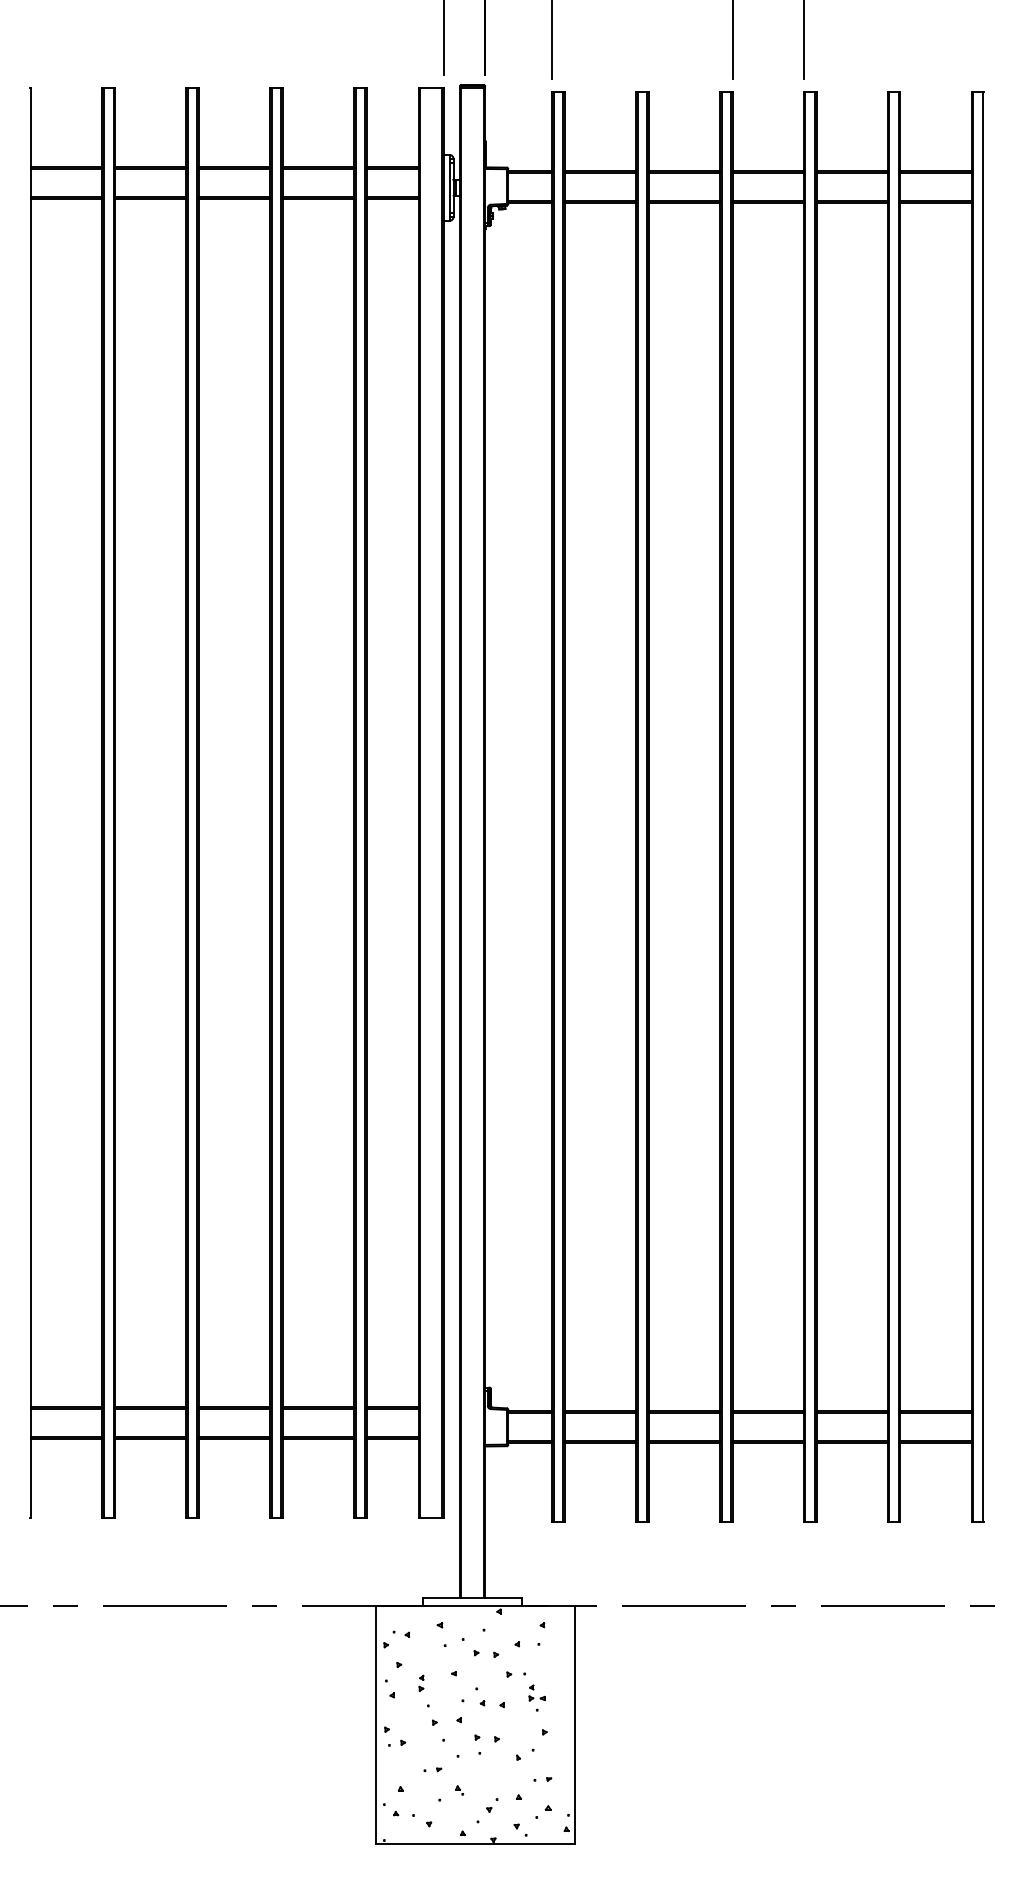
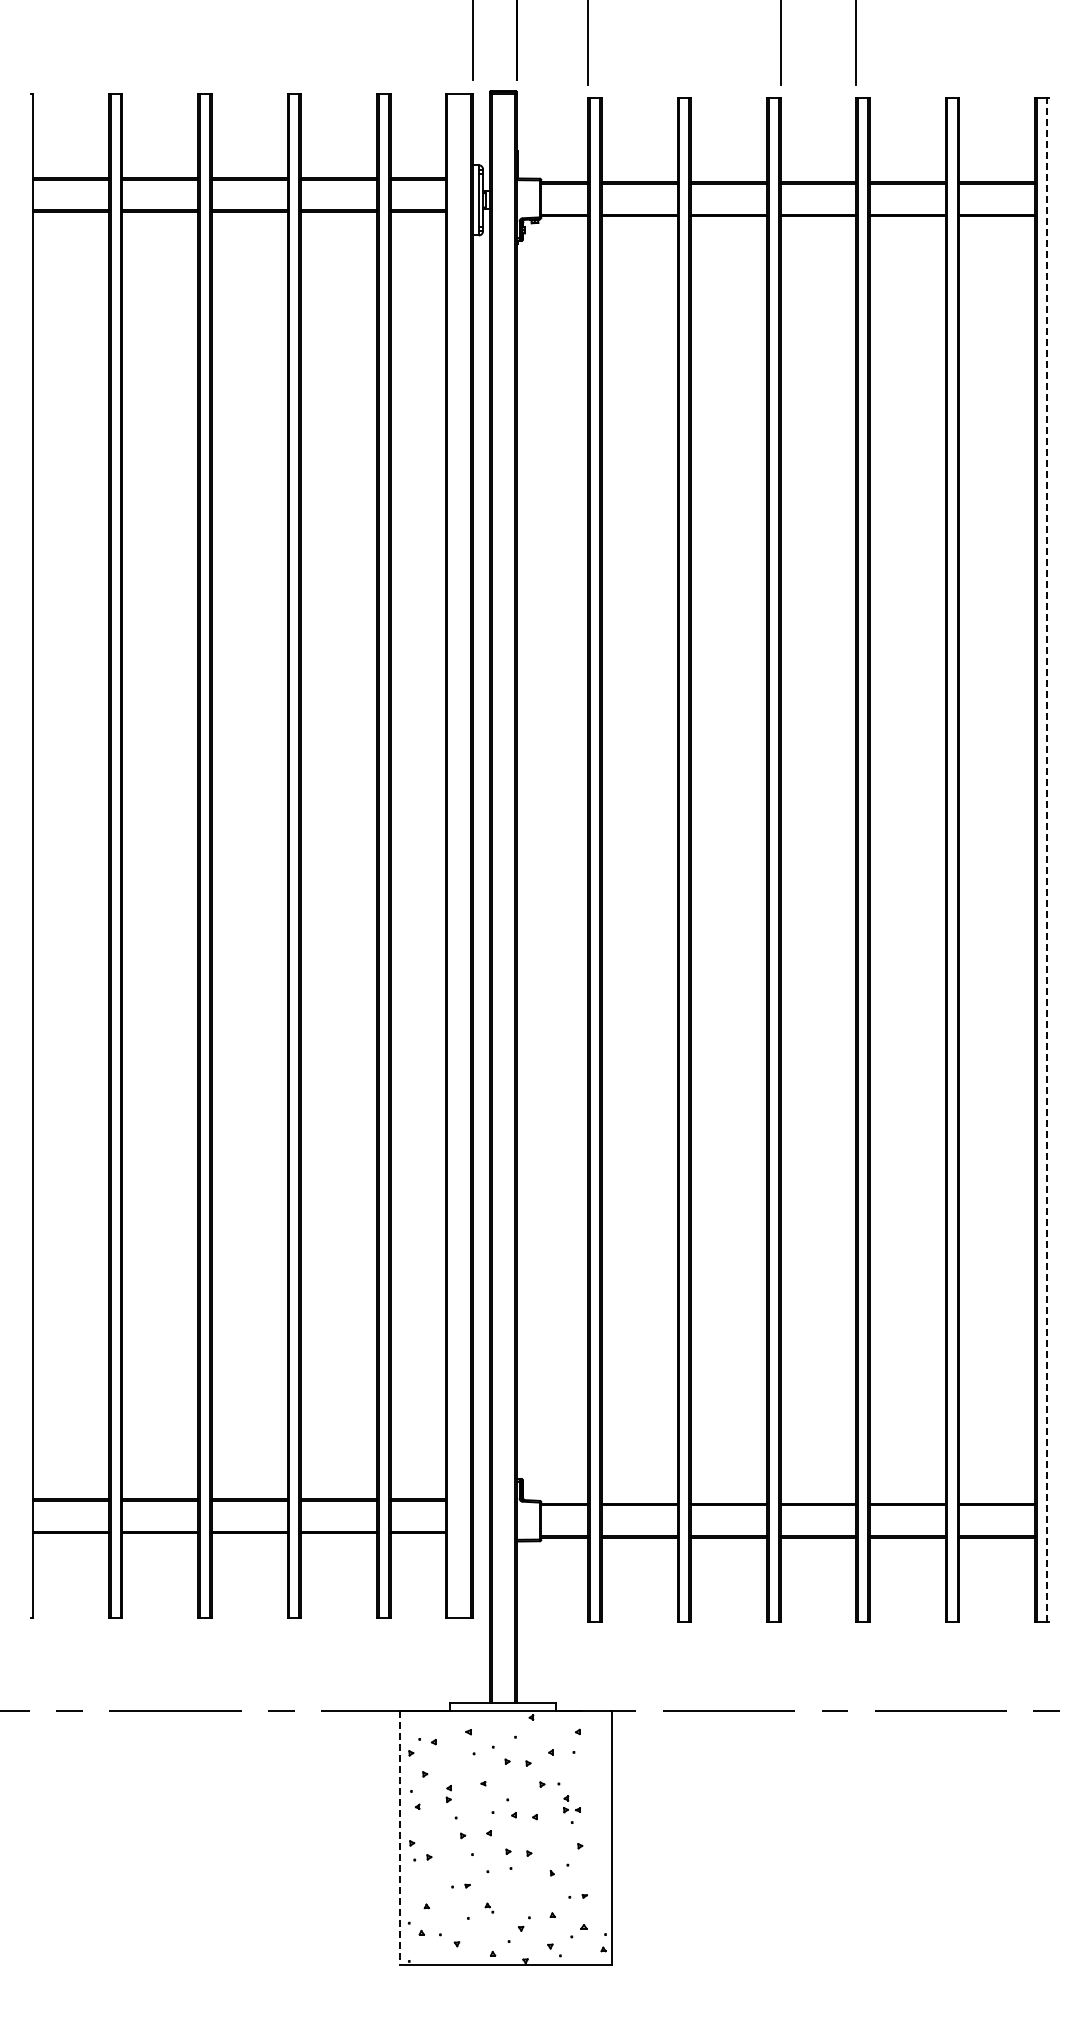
line: (982, 806) -> (1046, 859), solid -> dashed
line: (376, 1725) -> (400, 1838), solid -> dashed

